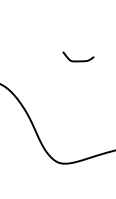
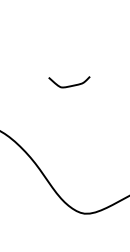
curve: (78, 60) -> (70, 85), moved

